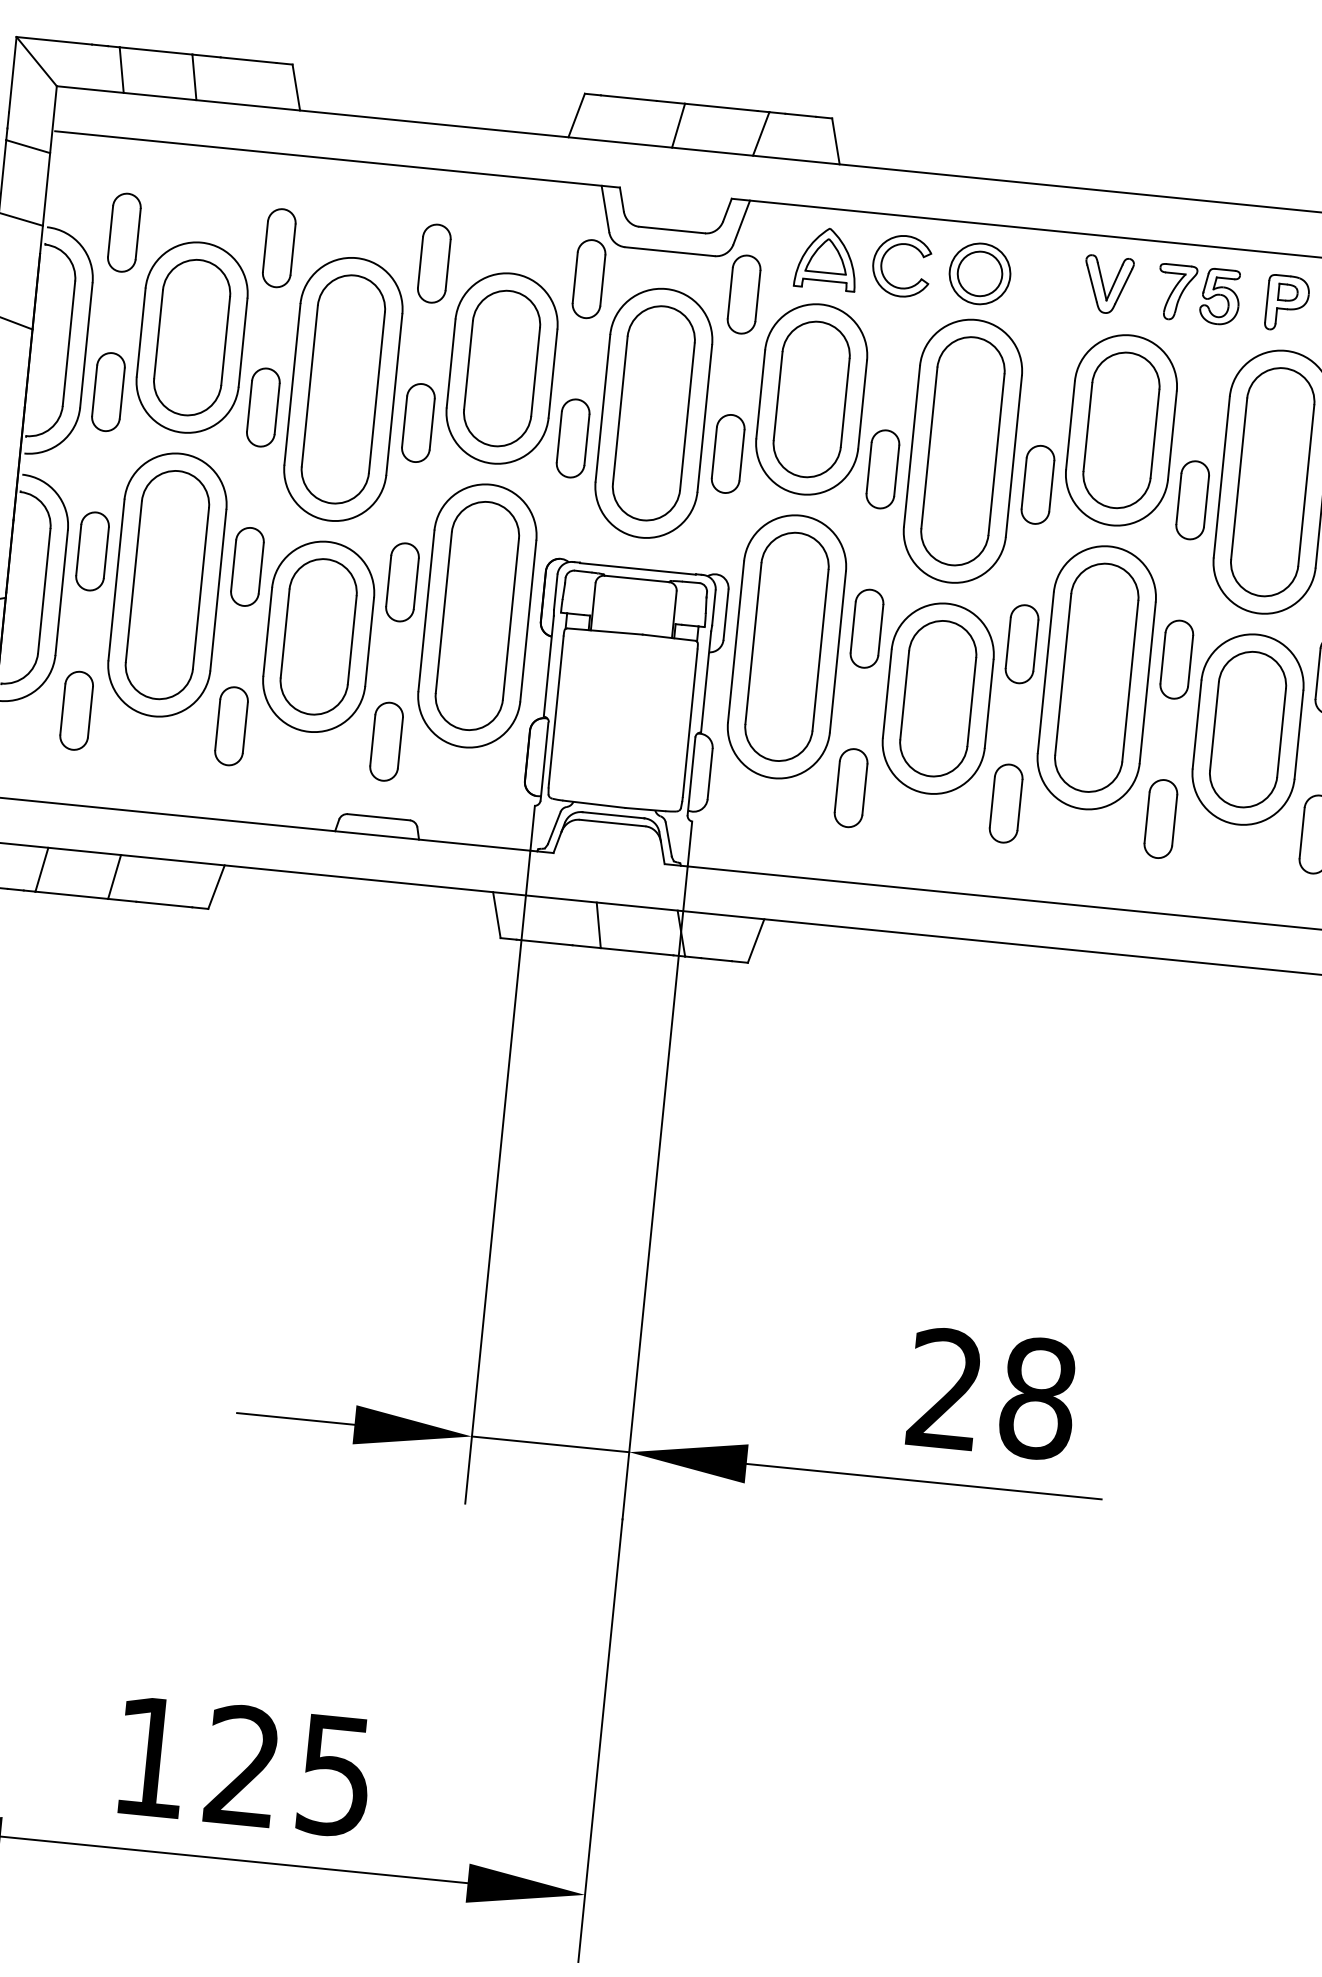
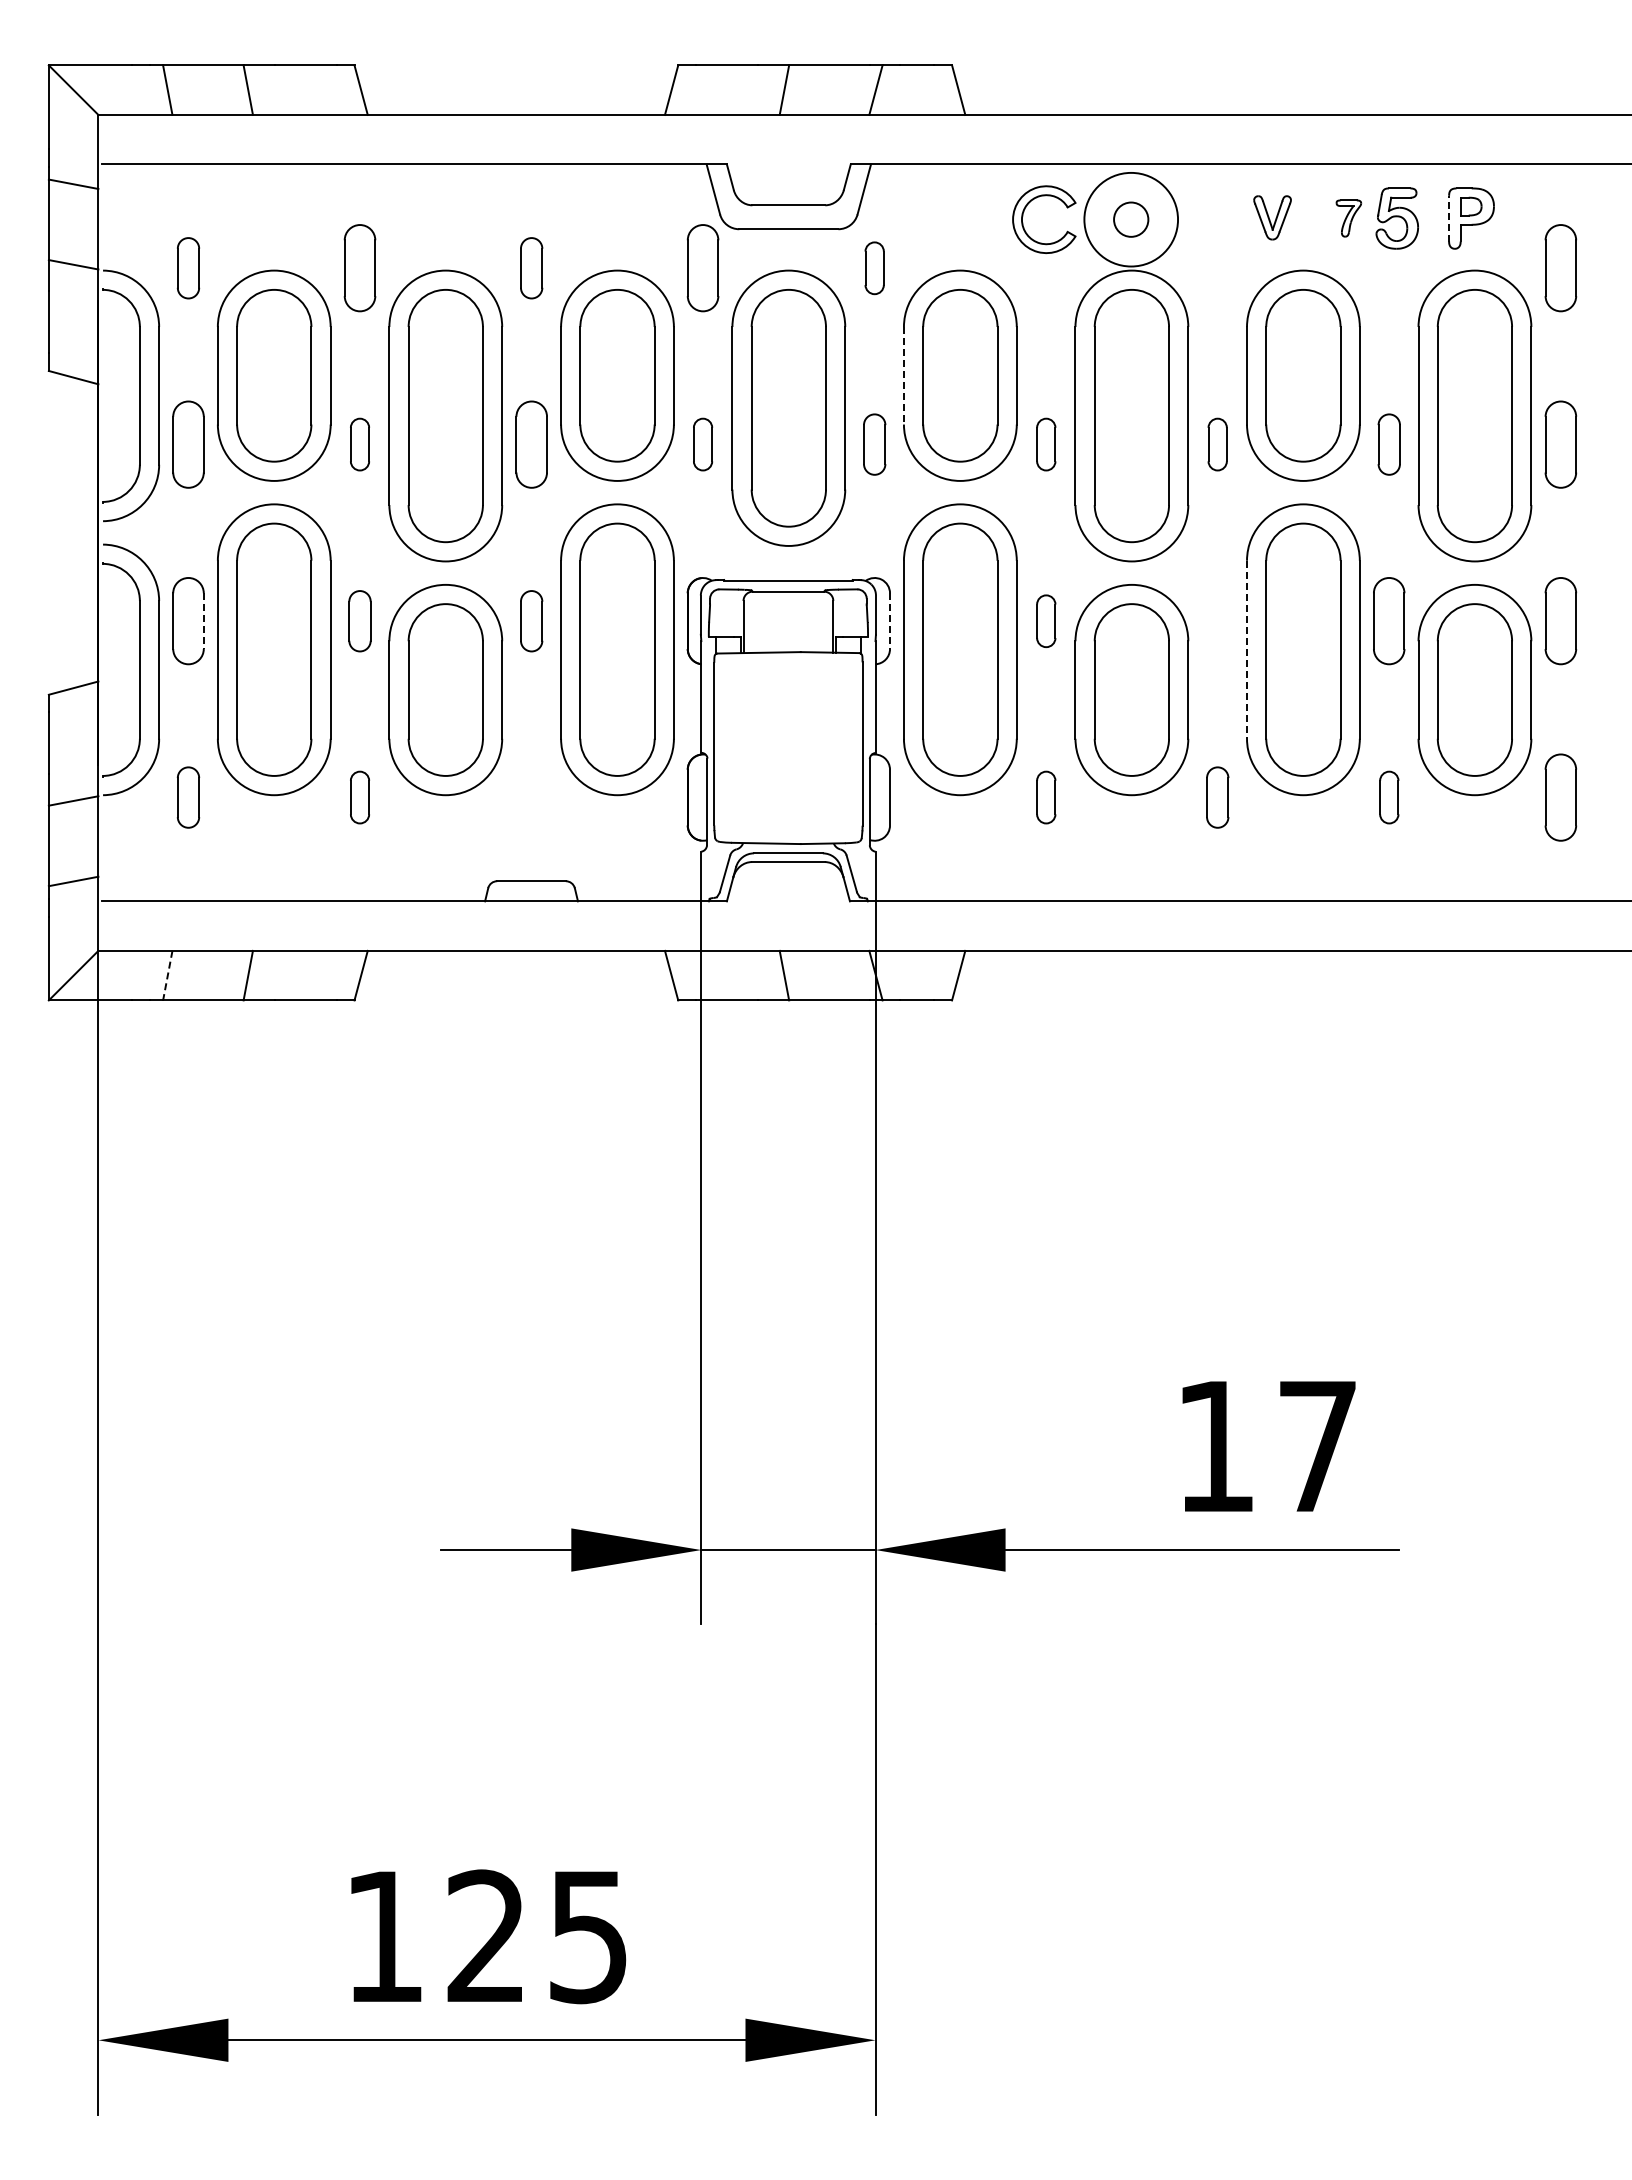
part: (124, 233) -> (188, 268), size x0.7
part: (826, 258) -> (961, 219), removed
part: (434, 263) -> (531, 268), size x0.7
circle: (979, 273) -> (1130, 219), size x0.7
circle: (979, 273) -> (1130, 219), size x1.4
part: (1107, 284) -> (1272, 217), size x0.7
part: (1176, 292) -> (1348, 218), size x0.6
part: (743, 294) -> (874, 268), size x0.6
line: (1267, 301) -> (1449, 218), solid -> dashed
line: (760, 394) -> (903, 375), solid -> dashed
part: (262, 407) -> (359, 444), size x0.6
part: (572, 438) -> (702, 444), size x0.6
part: (727, 453) -> (874, 444), size x0.7
part: (883, 469) -> (1046, 444), size x0.6
part: (1037, 484) -> (1217, 444), size x0.6
part: (1193, 500) -> (1389, 444), size x0.7
line: (106, 553) -> (203, 621), solid -> dashed
part: (246, 567) -> (359, 621), size x0.7
part: (402, 582) -> (531, 621), size x0.7
line: (726, 615) -> (890, 621), solid -> dashed
part: (867, 629) -> (1046, 621), size x0.6
part: (1021, 644) -> (1217, 621), removed
line: (1046, 673) -> (1247, 650), solid -> dashed
part: (76, 710) -> (188, 797), size x0.7
part: (231, 726) -> (359, 797), size x0.6
part: (386, 741) -> (531, 797), removed
part: (851, 788) -> (1046, 797), size x0.6
part: (1005, 803) -> (1217, 797), size x0.7
part: (1161, 818) -> (1389, 797), size x0.6
line: (41, 870) -> (167, 976), solid -> dashed
text: (992, 1394) -> (1267, 1446), 28 -> 17

